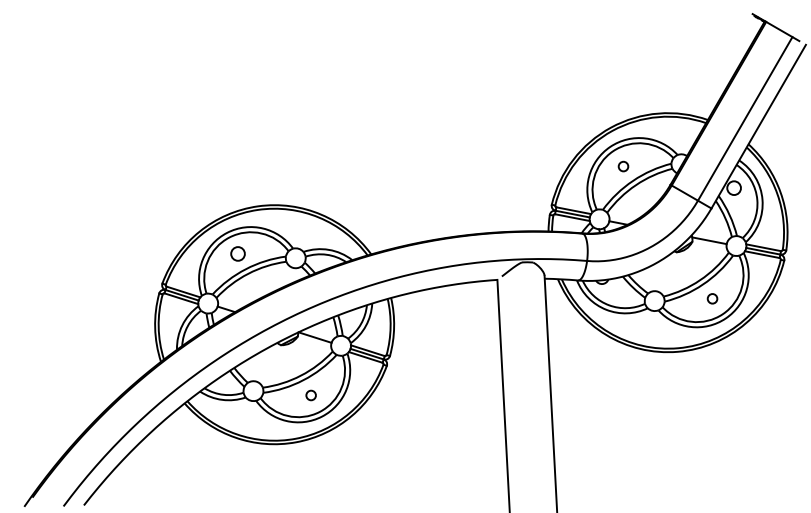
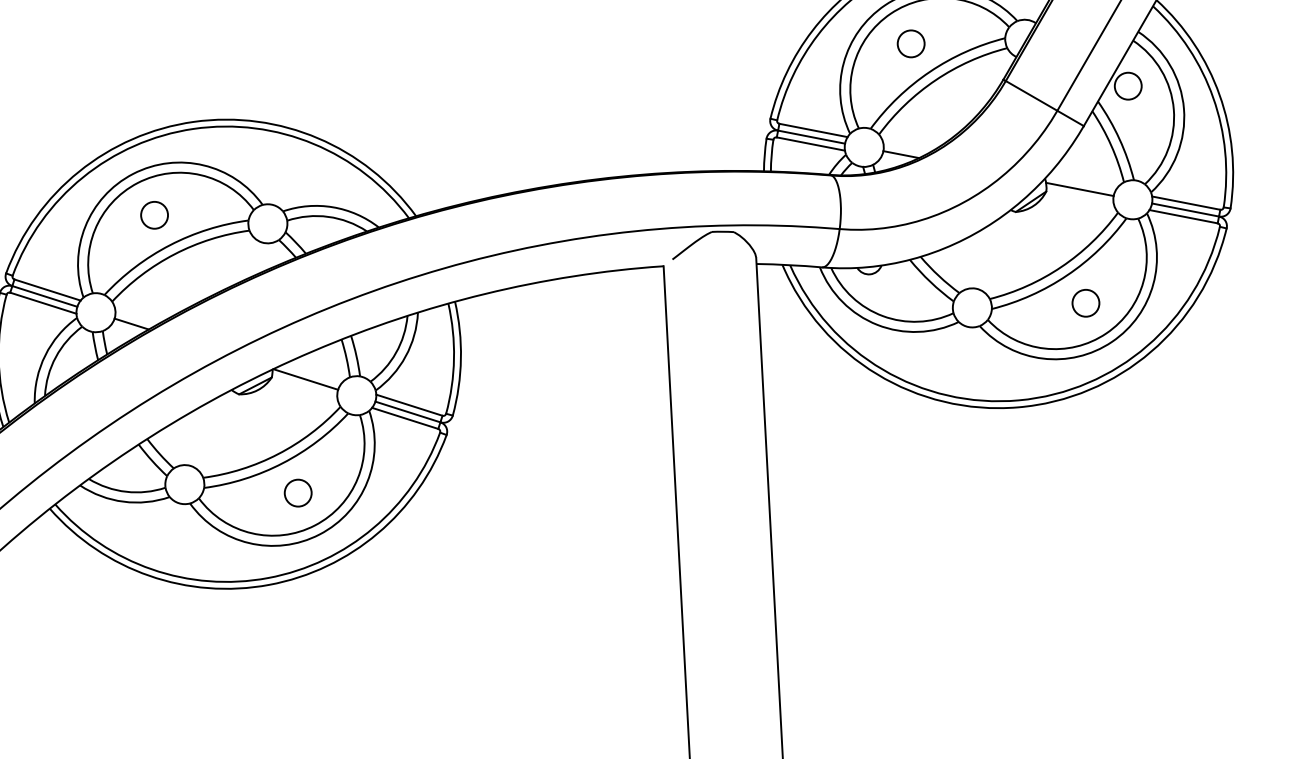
circle: (623, 166) -> (911, 43), size x1.43
circle: (712, 298) -> (1085, 302), size x1.43
circle: (310, 395) -> (296, 493), size x1.43

